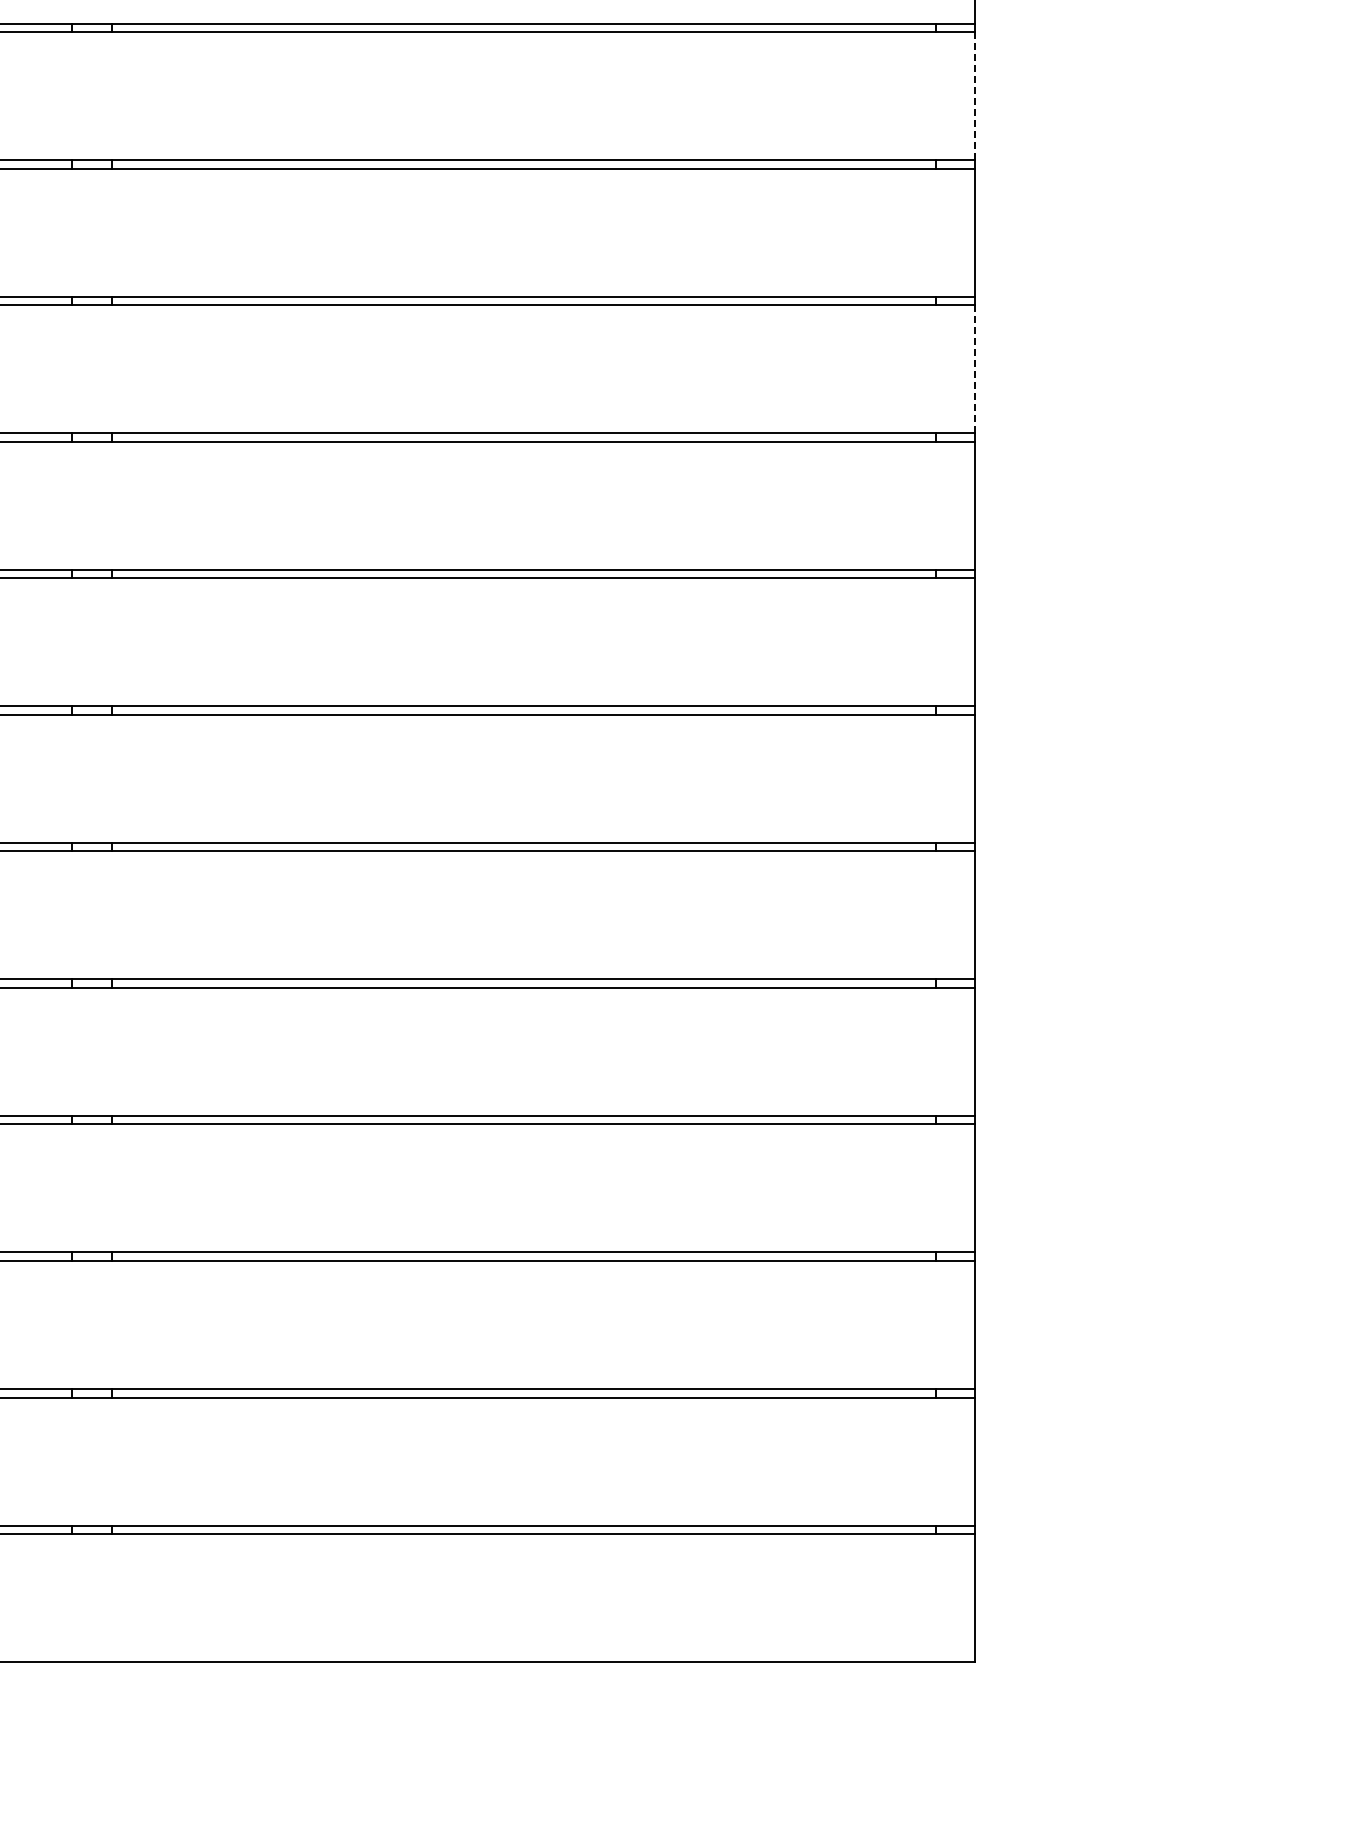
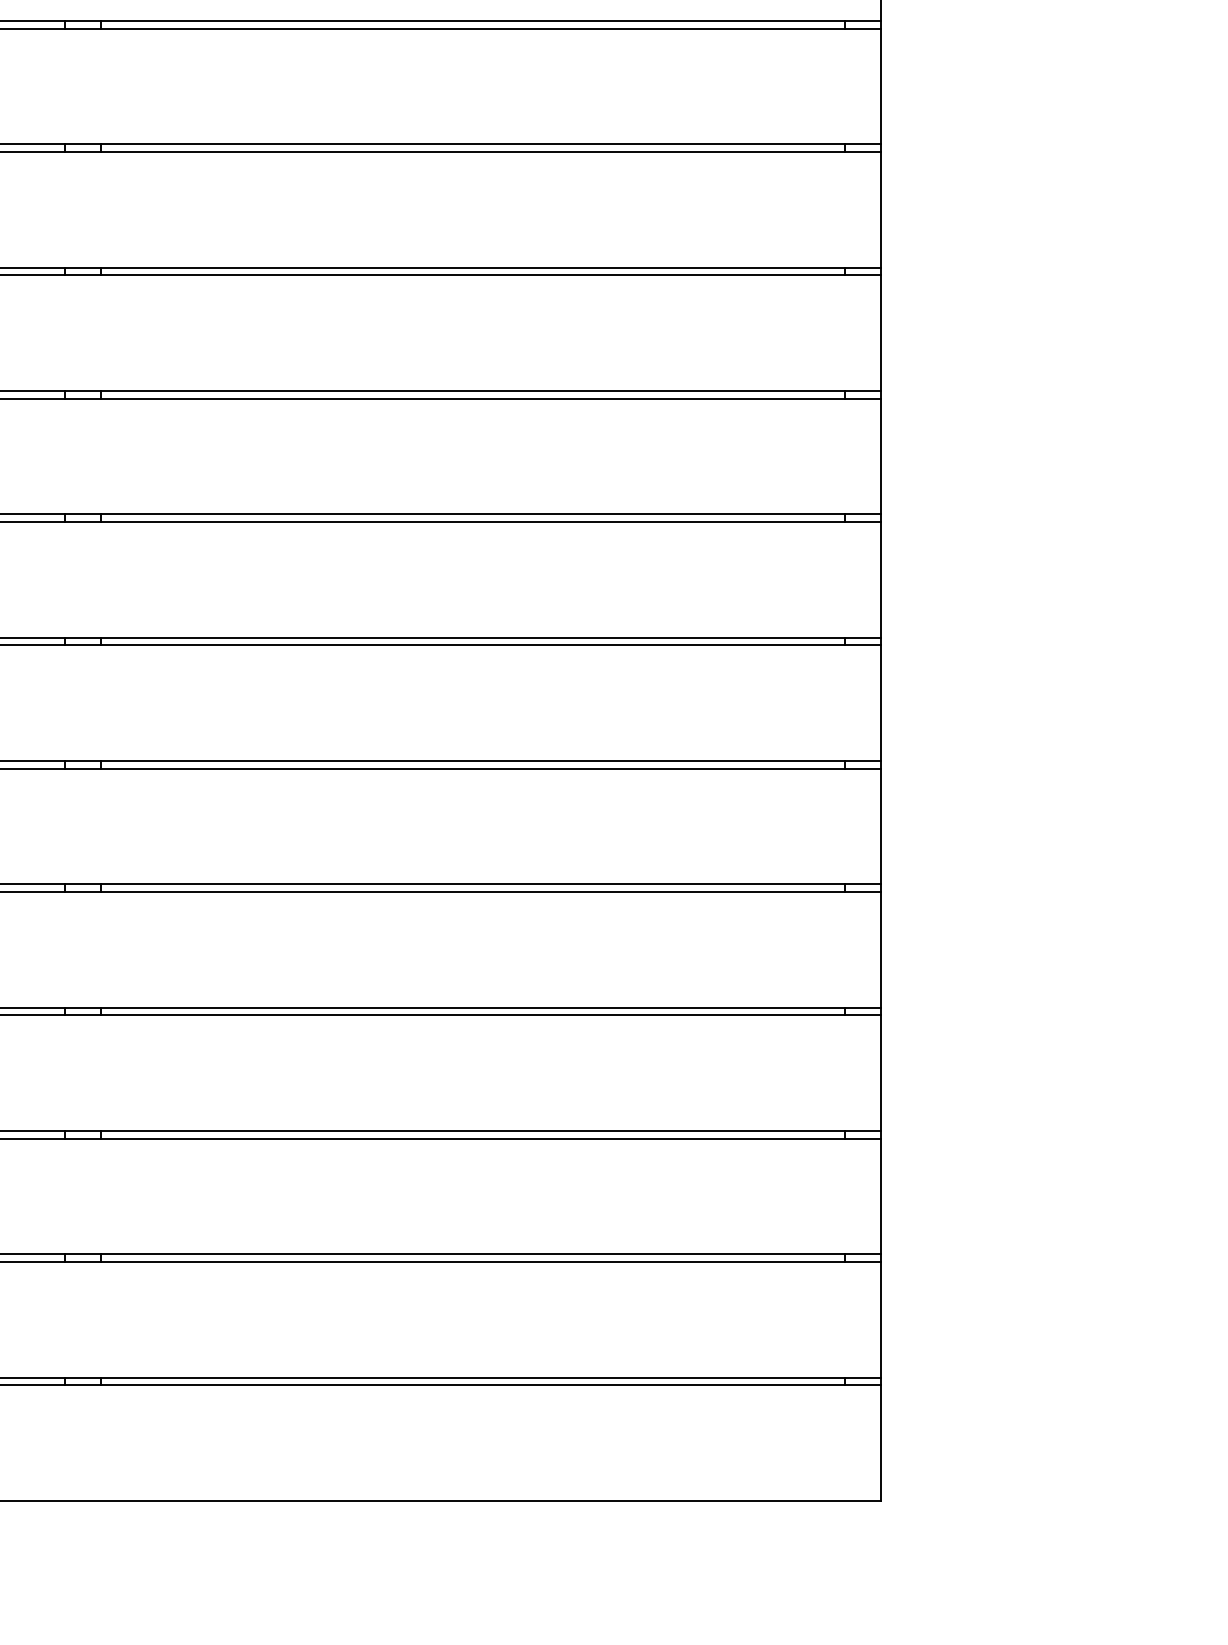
line: (975, 95) -> (880, 86), dashed -> solid
line: (975, 368) -> (880, 332), dashed -> solid

